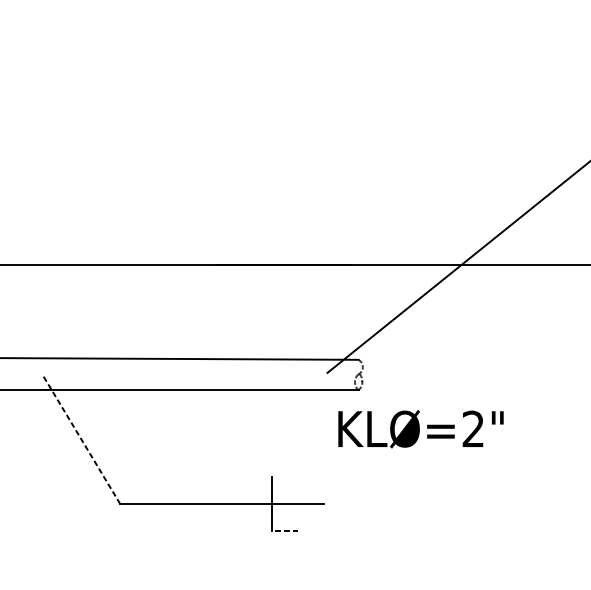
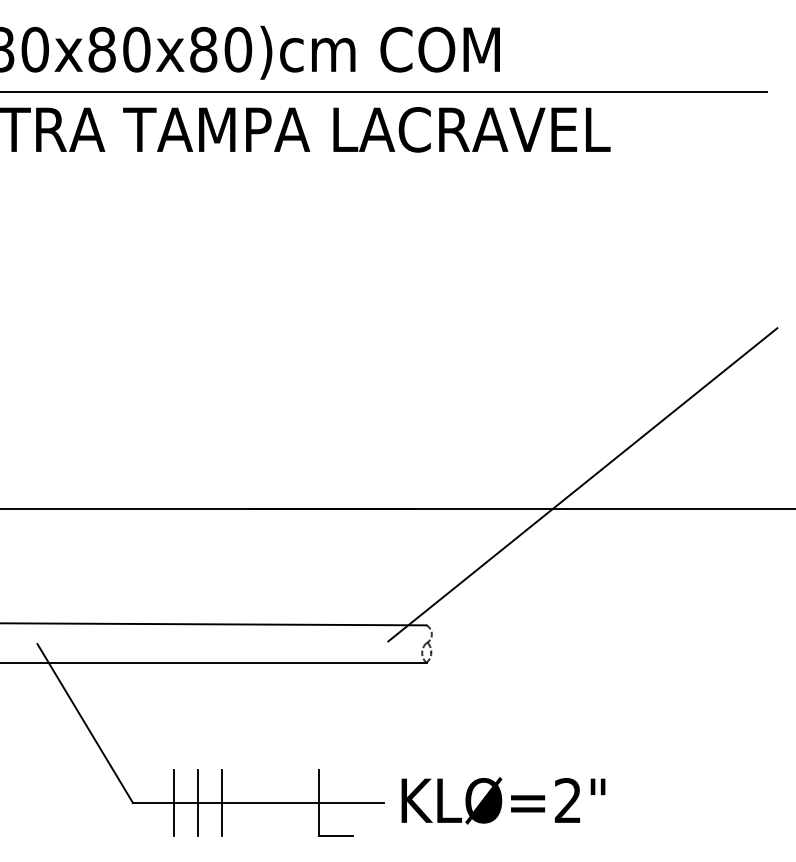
text: (421, 428) -> (503, 800), moved
line: (81, 439) -> (85, 723), dashed -> solid
line: (153, 503) -> (173, 802), added
line: (173, 503) -> (198, 802), added
line: (192, 503) -> (222, 802), added
line: (285, 531) -> (336, 836), dashed -> solid

